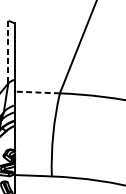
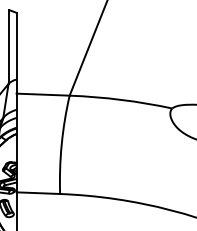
line: (8, 51) -> (8, 46), dashed -> solid
line: (37, 92) -> (43, 94), dashed -> solid

